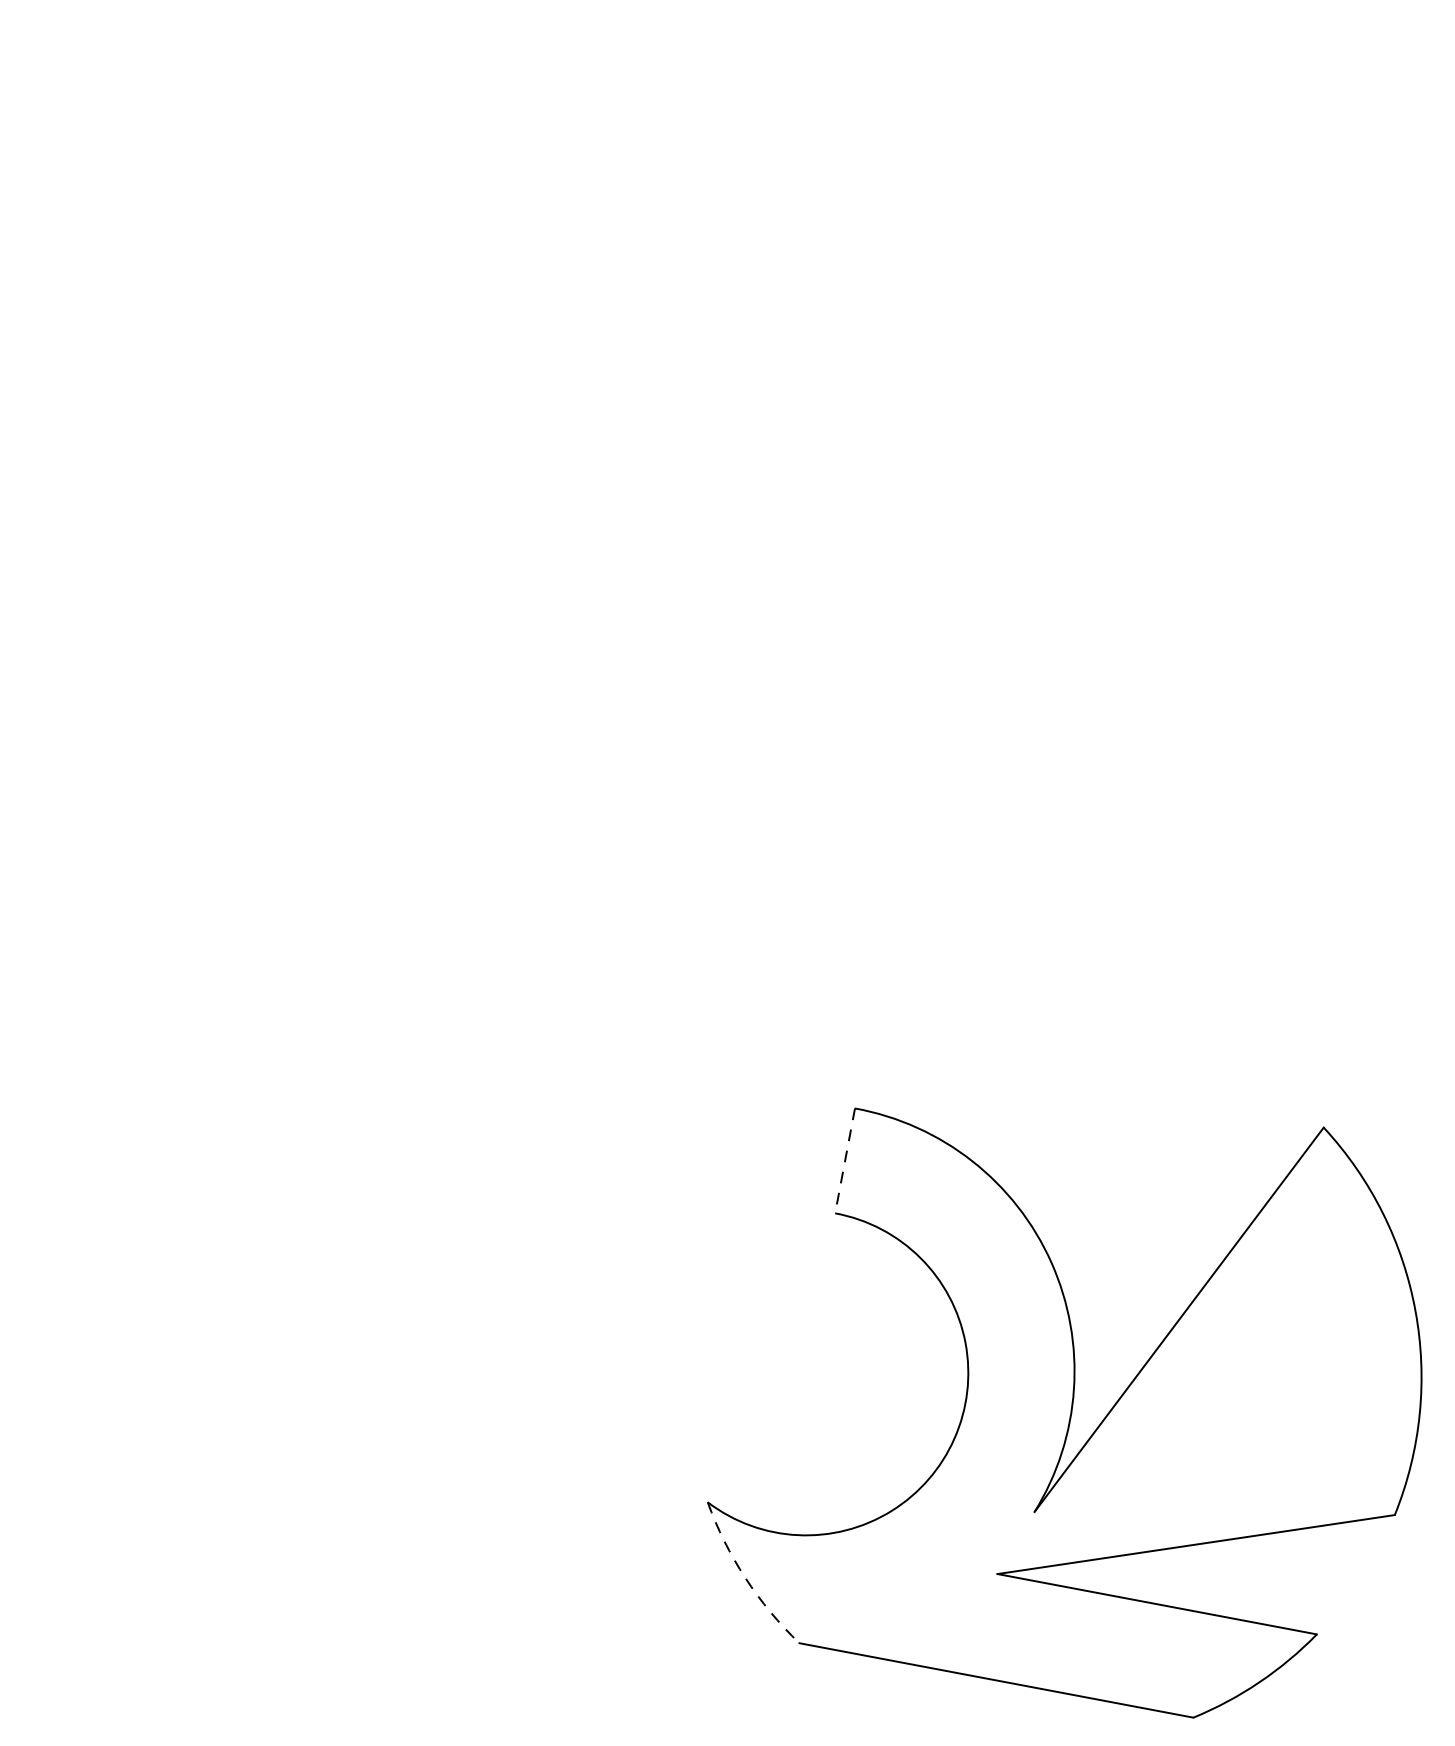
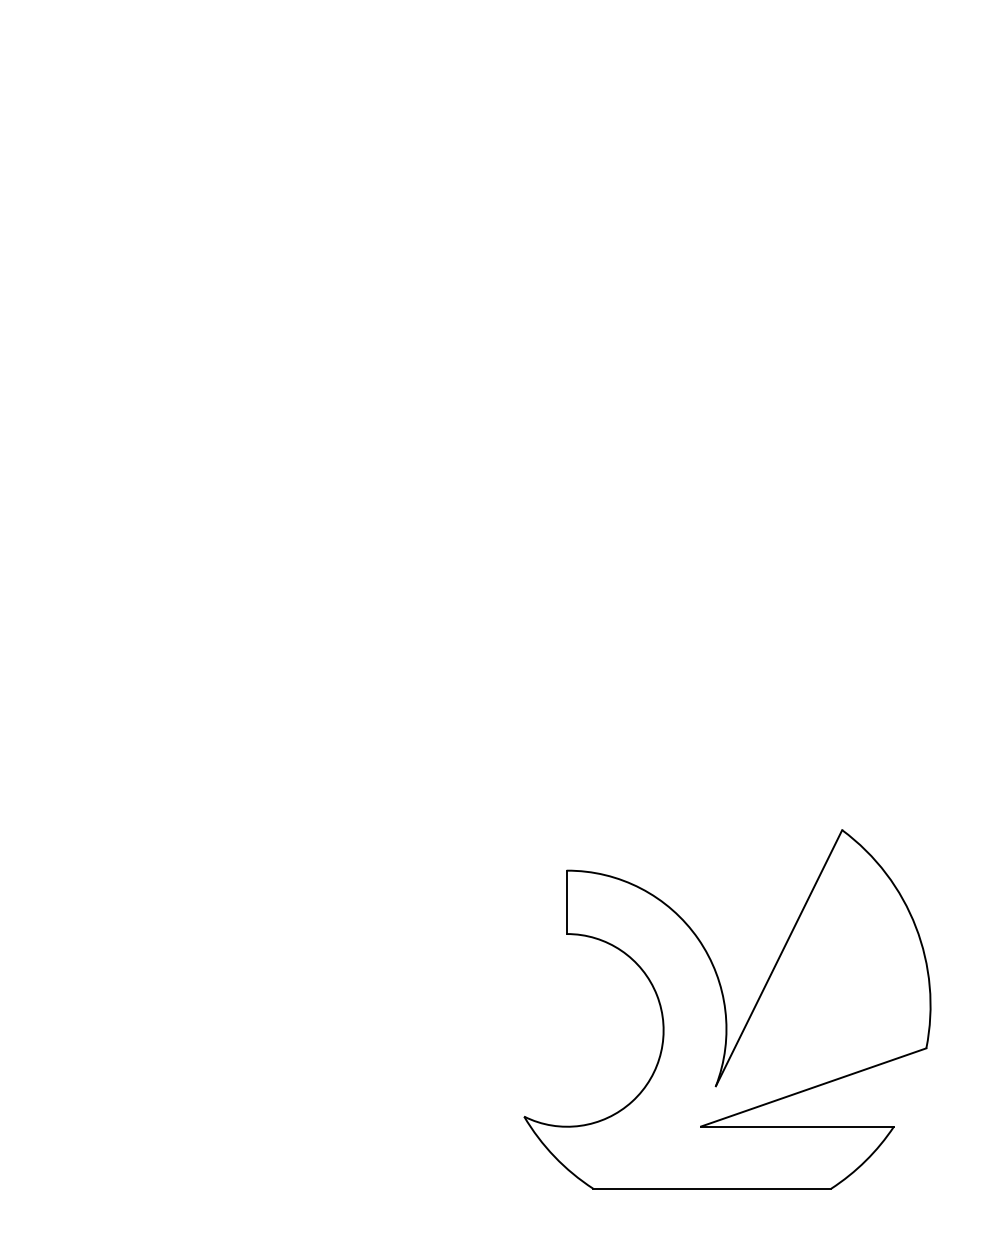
line: (844, 1161) -> (566, 902), dashed -> solid
arc: (745, 1577) -> (554, 1156), dashed -> solid

